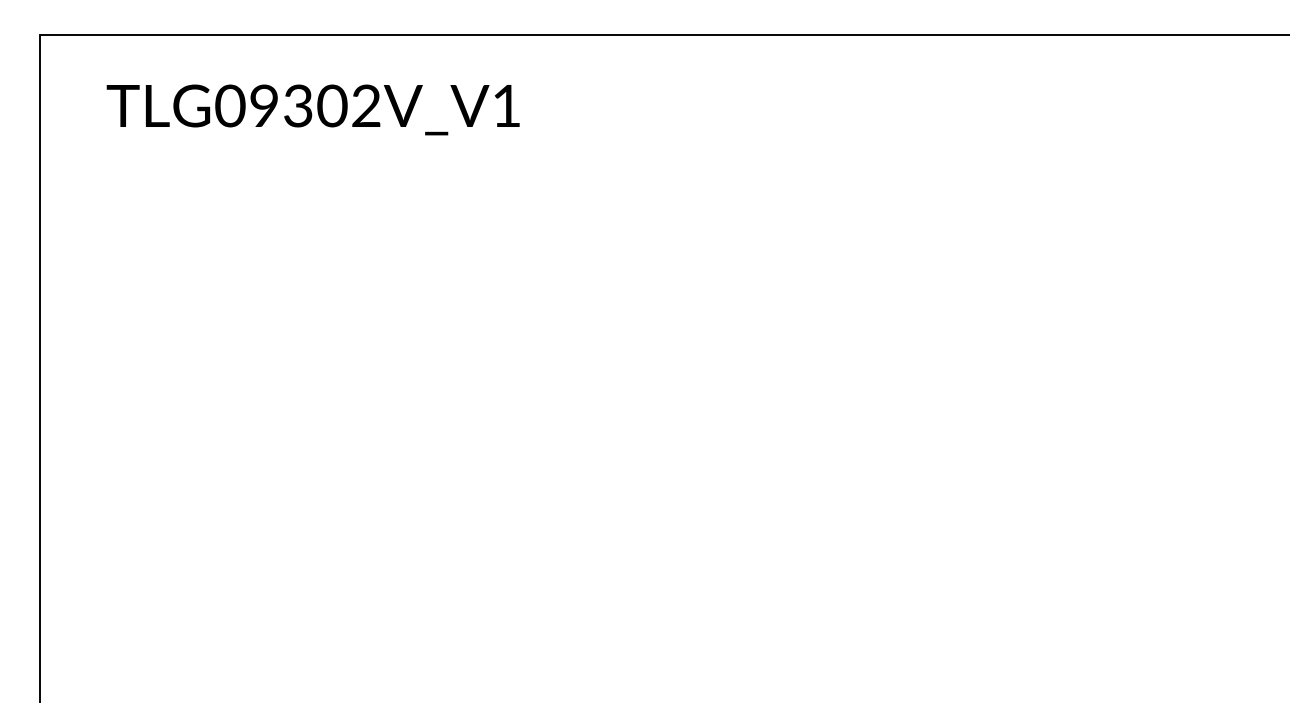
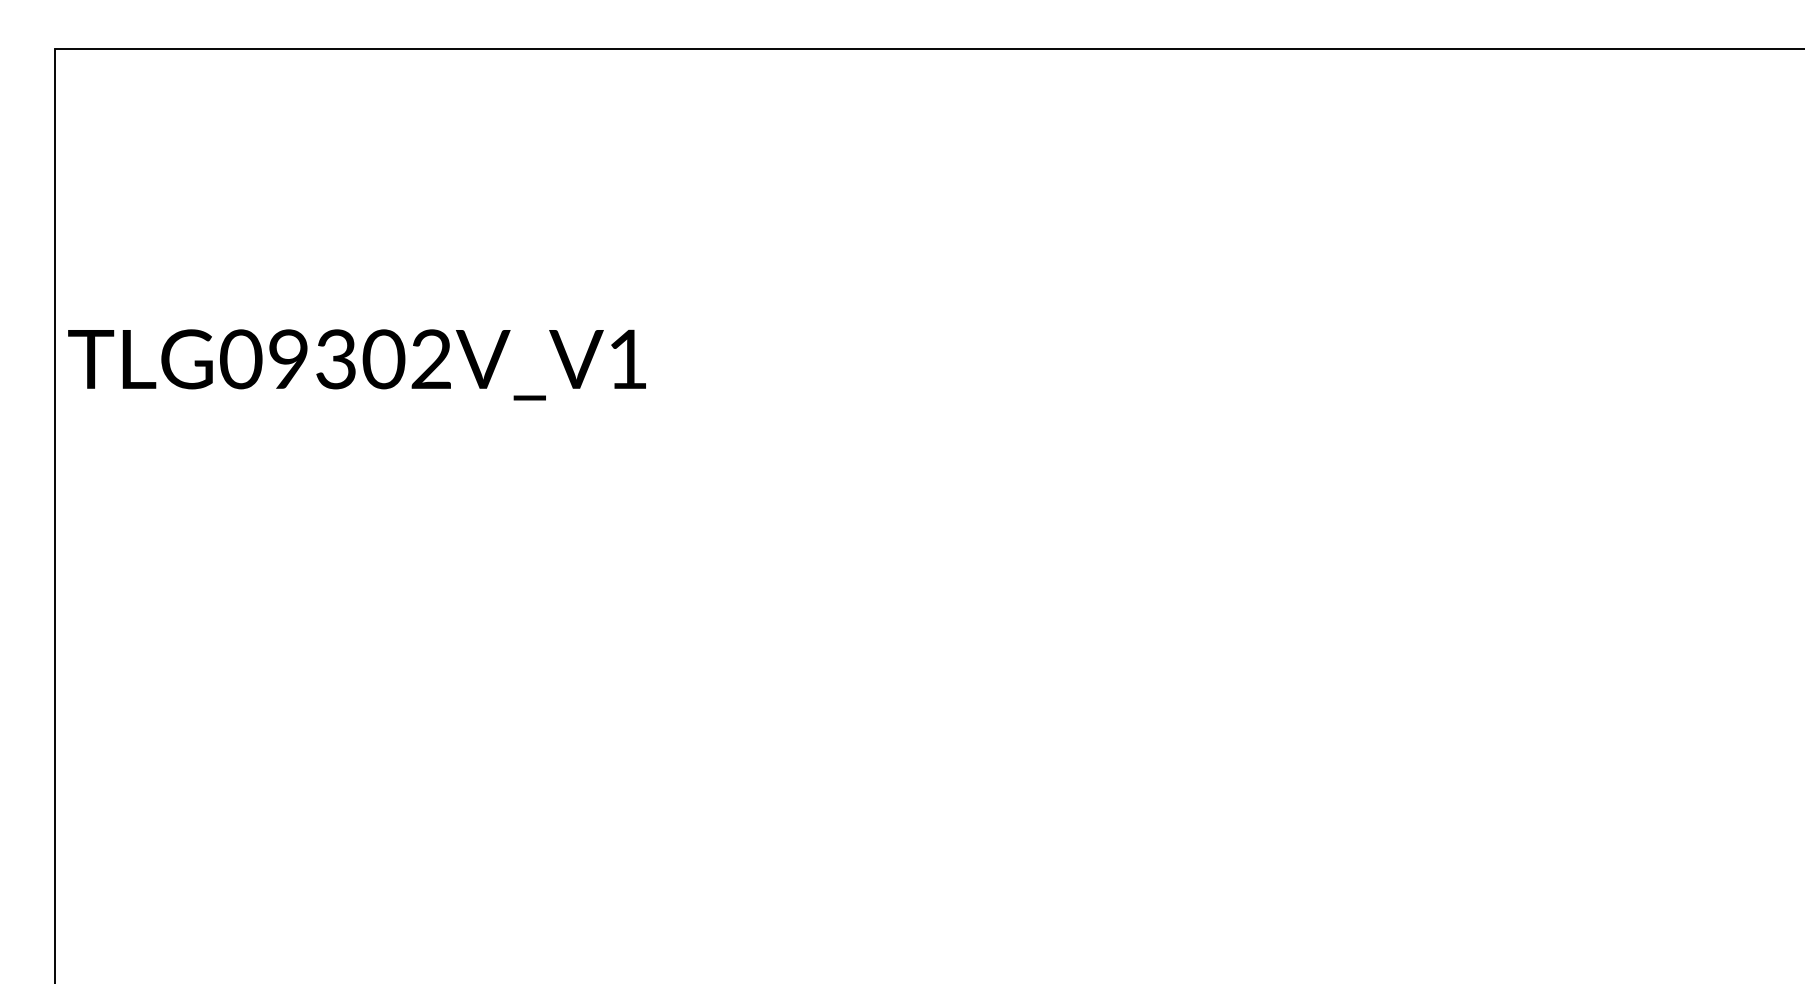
text: (312, 109) -> (356, 364), moved

